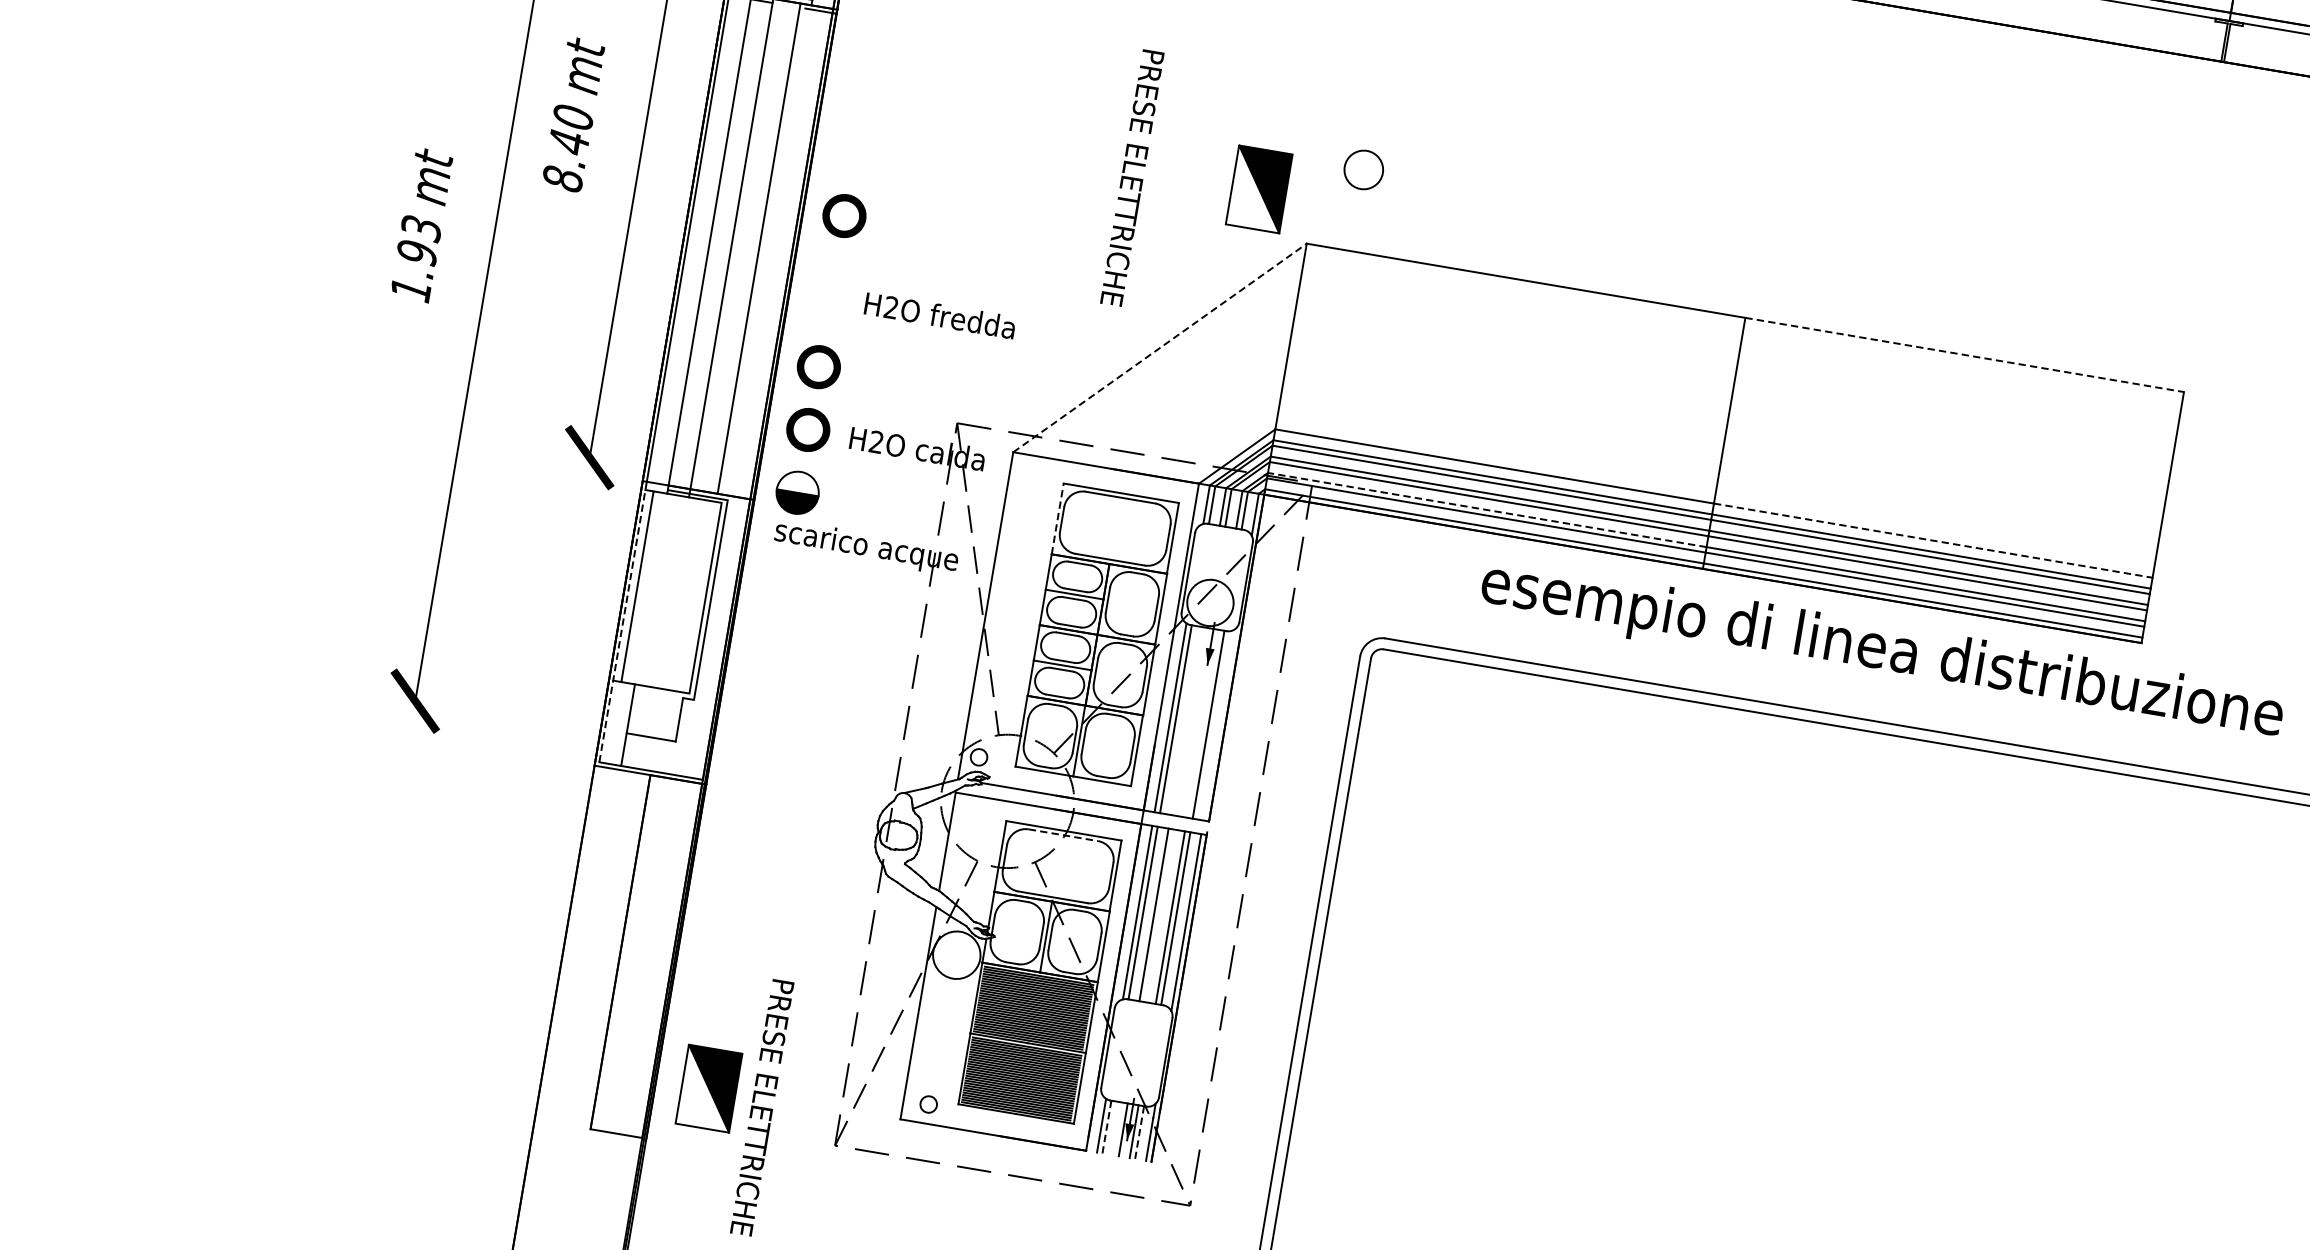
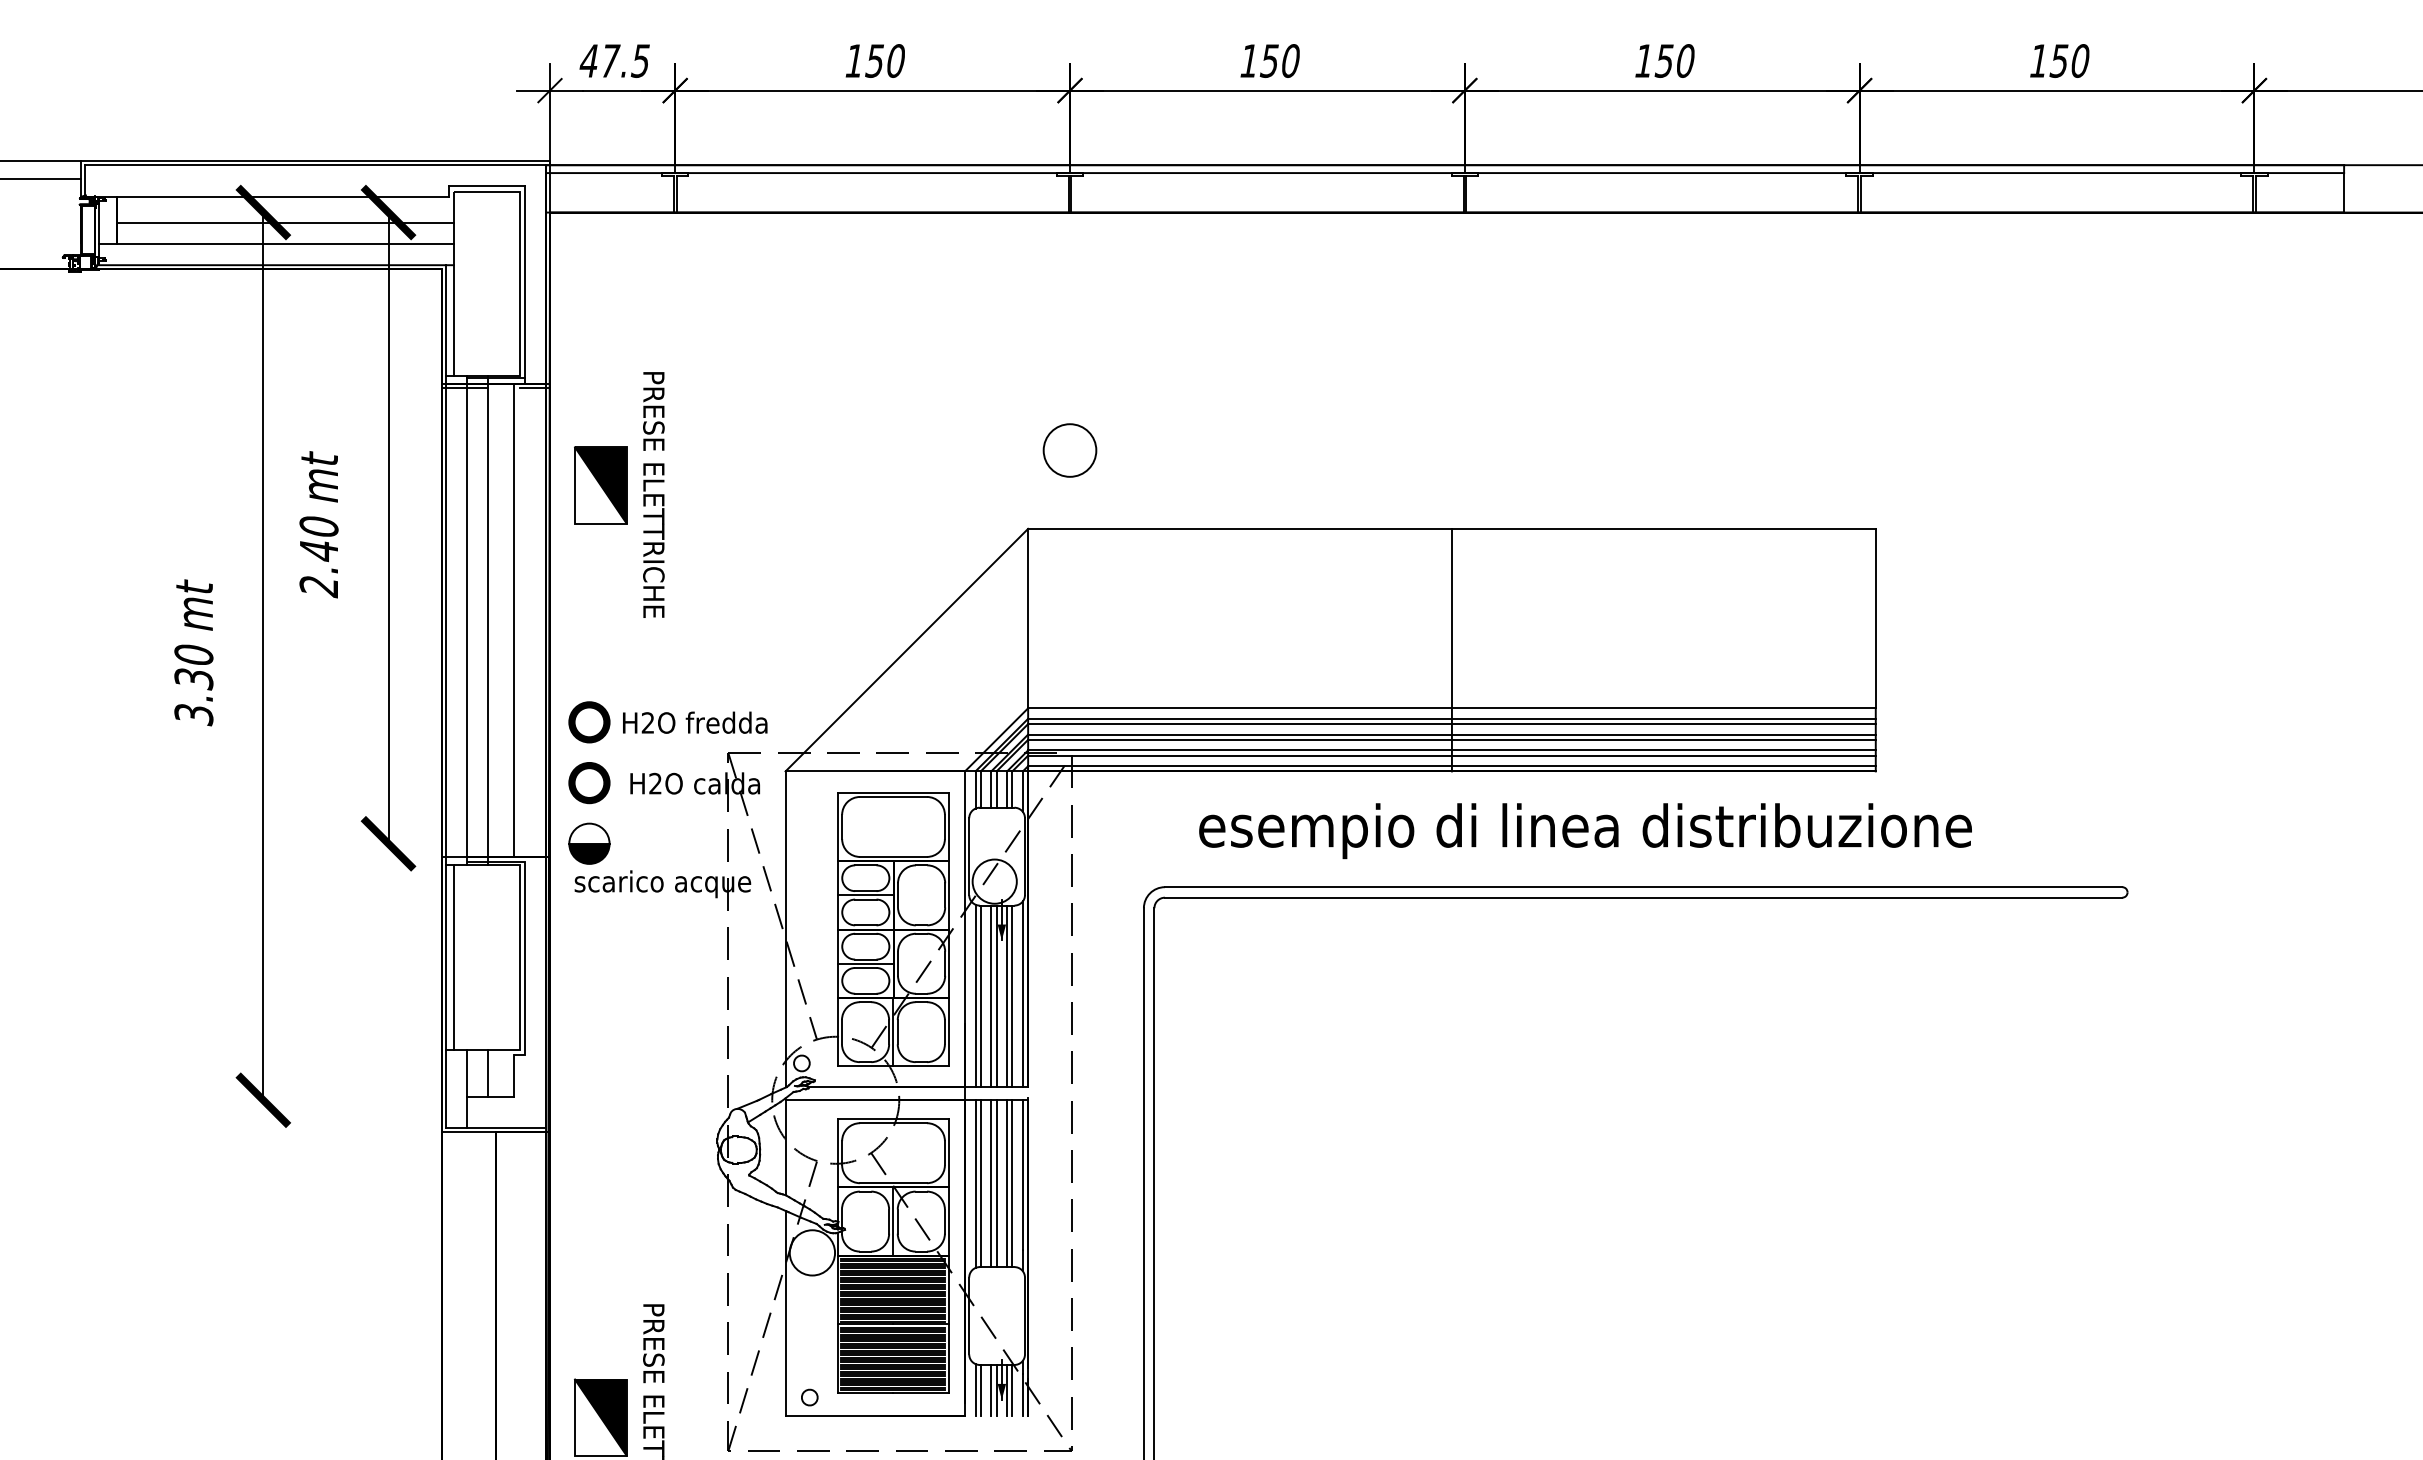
circle: (1363, 169) -> (1069, 450), size x1.43
text: (1132, 177) -> (653, 494), moved
text: (562, 179) -> (318, 586), 8.40 -> 2.40
part: (1258, 189) -> (600, 485), moved
part: (844, 216) -> (589, 576), removed
text: (415, 259) -> (193, 685), 1.93 -> 3.30
text: (940, 315) -> (695, 722), moved
line: (1159, 348) -> (906, 650), dashed -> solid
line: (1964, 354) -> (1663, 528), dashed -> solid
line: (1487, 510) -> (1240, 750), dashed -> solid
line: (1057, 518) -> (837, 826), dashed -> solid
line: (1932, 540) -> (1663, 708), dashed -> solid
line: (623, 621) -> (446, 992), dashed -> solid
text: (1882, 652) -> (1585, 831), moved
line: (653, 711) -> (488, 1072), added
line: (1186, 721) -> (991, 996), added
line: (1192, 722) -> (996, 996), added
line: (1203, 724) -> (1007, 996), added
line: (1219, 724) -> (1022, 994), added
line: (1064, 835) -> (894, 1123), dashed -> solid
line: (1159, 915) -> (996, 1183), added
line: (1106, 1127) -> (980, 1390), dashed -> solid
line: (1118, 1128) -> (991, 1390), added
line: (1139, 1132) -> (1012, 1390), dashed -> solid

